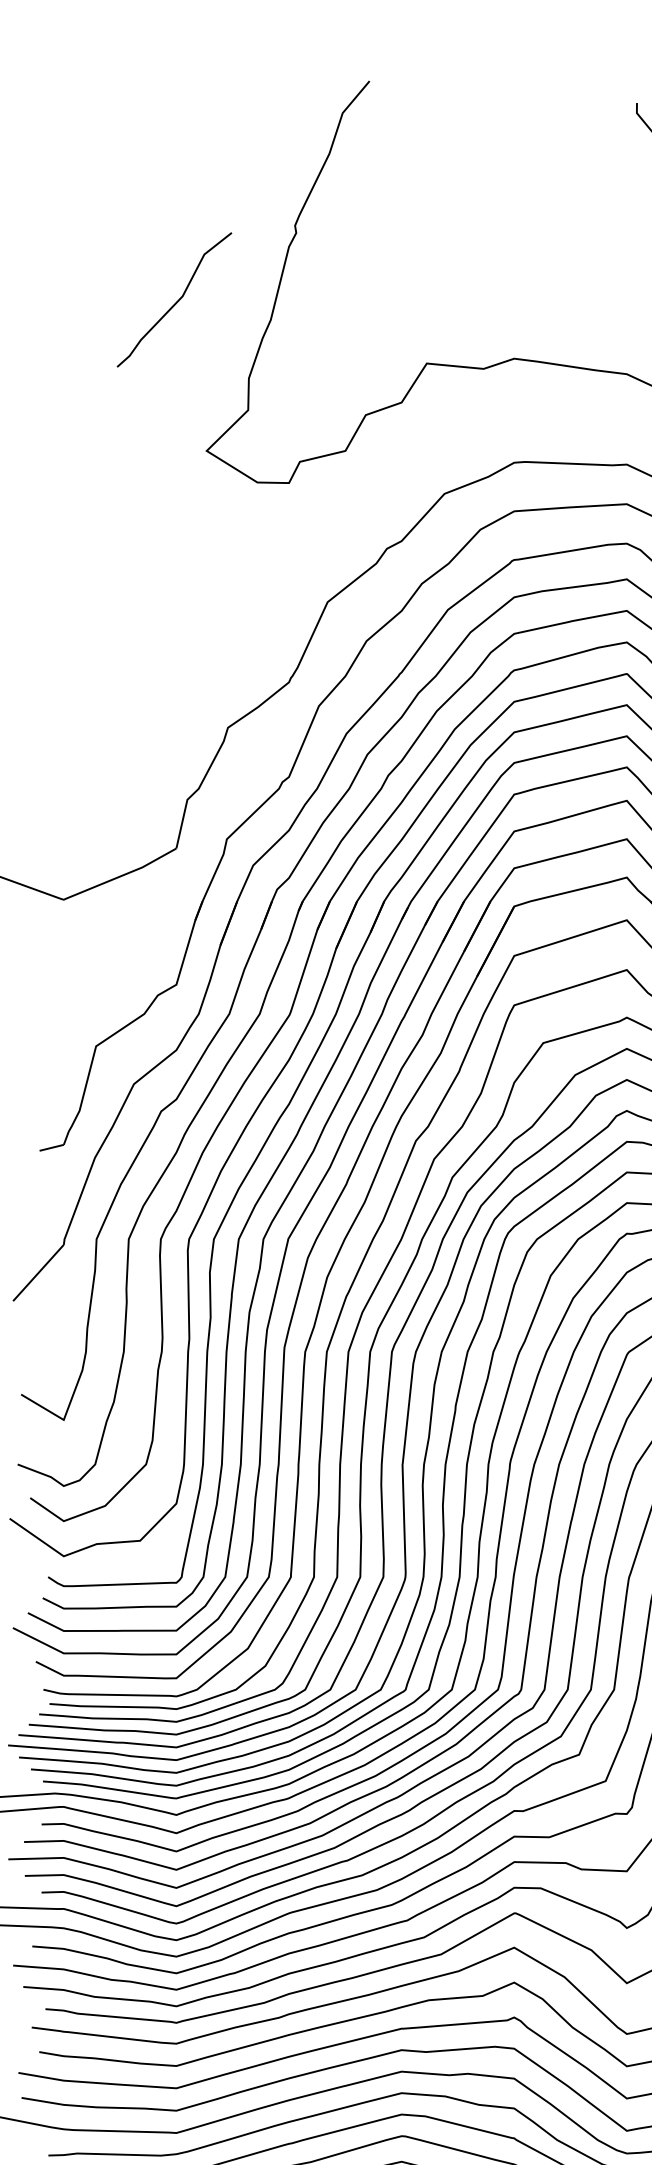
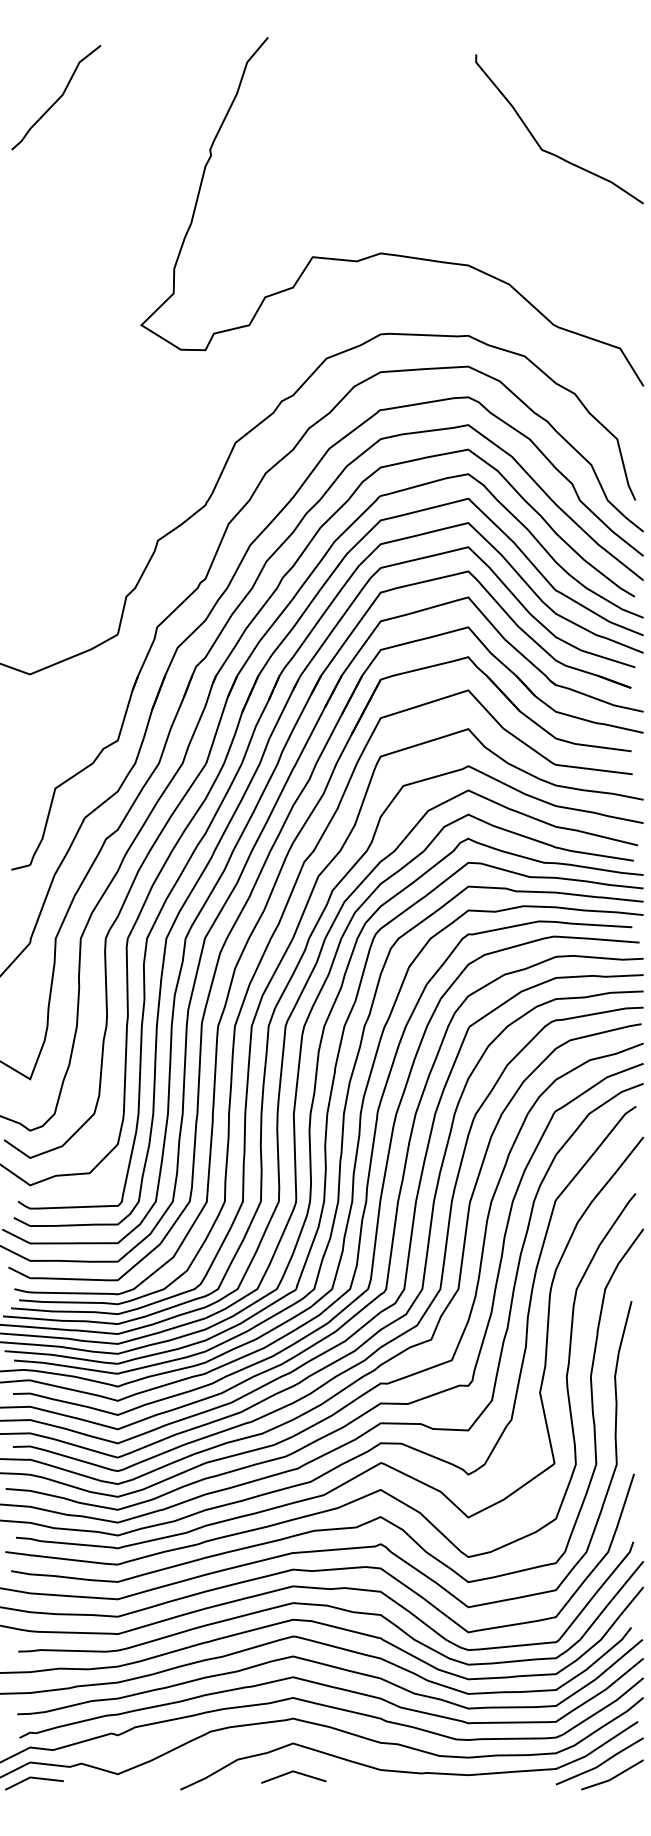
curve: (175, 300) -> (57, 98), moved

